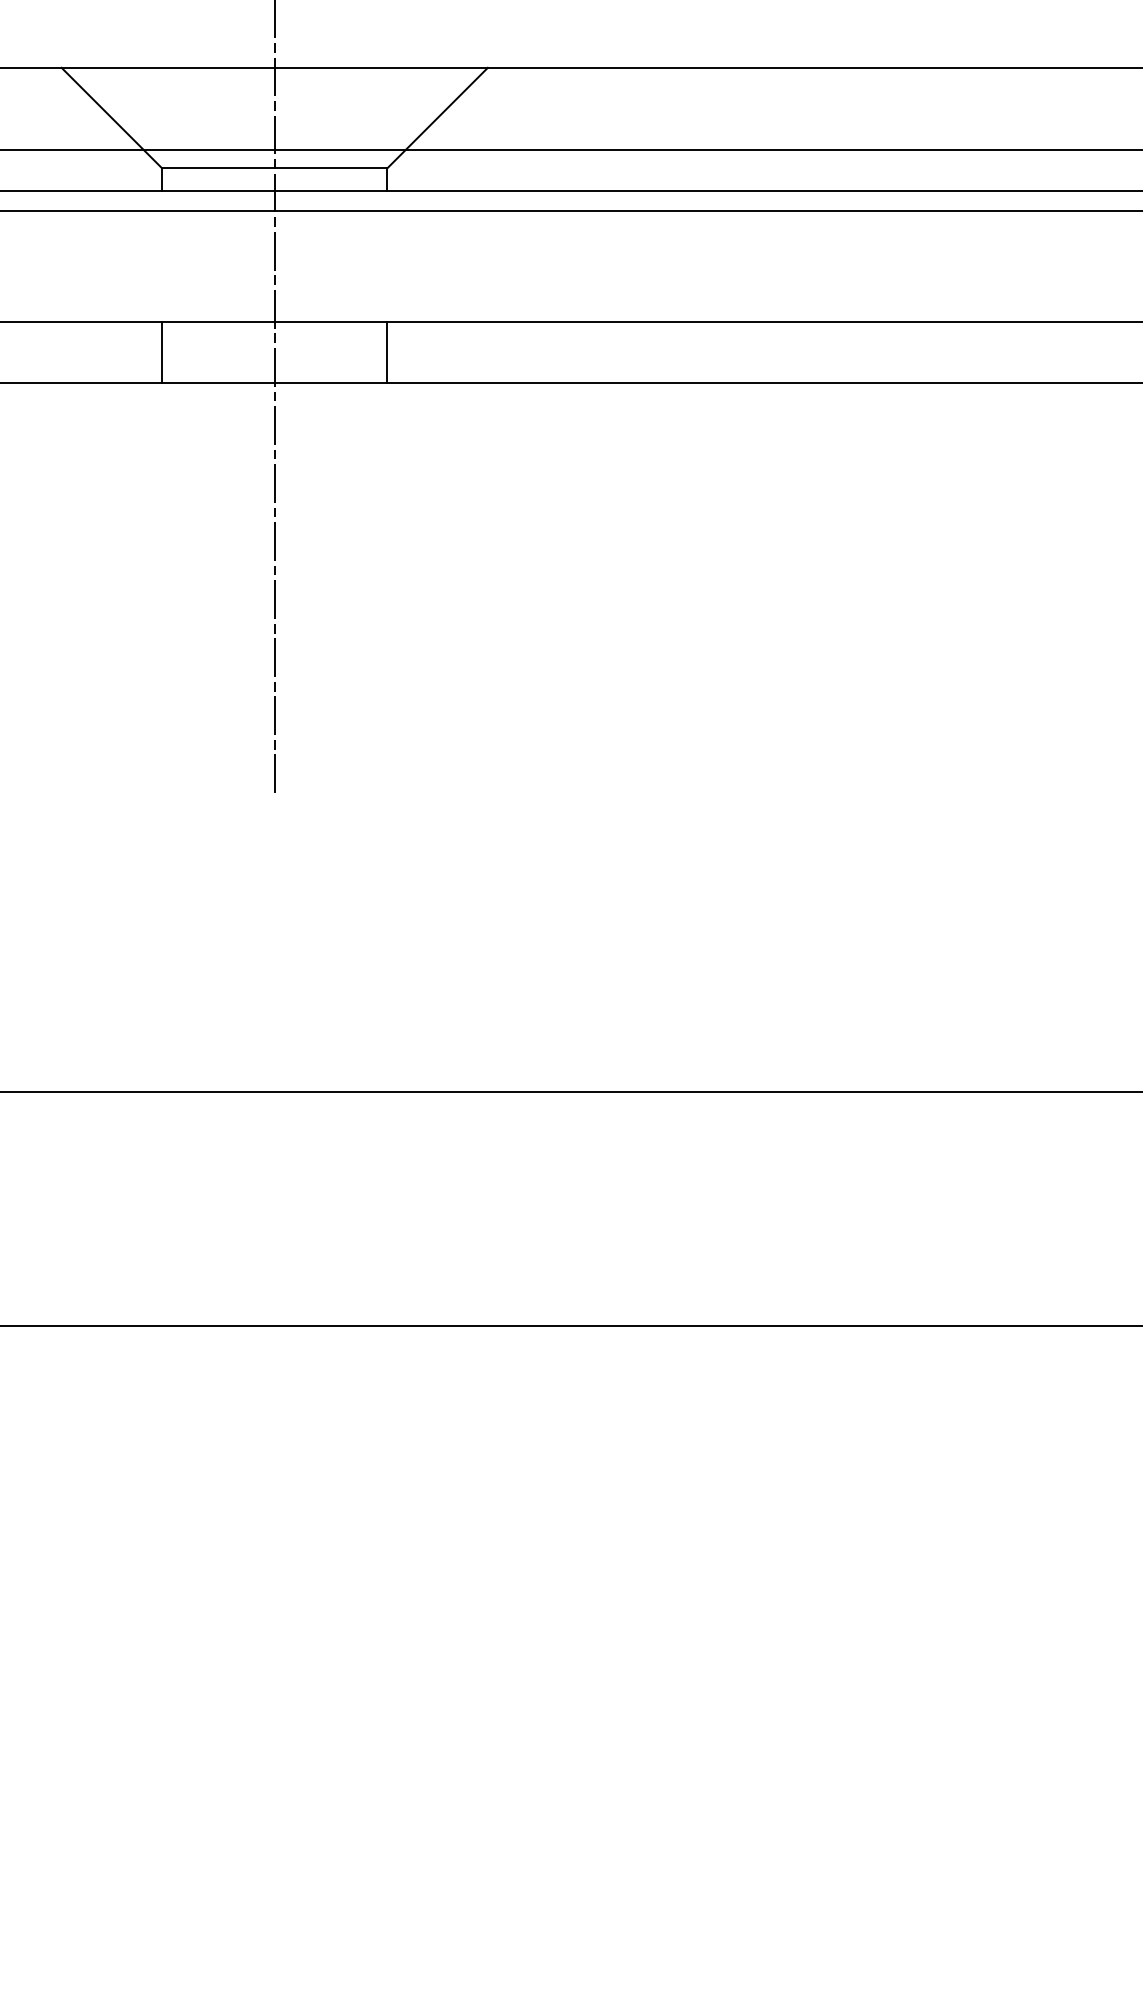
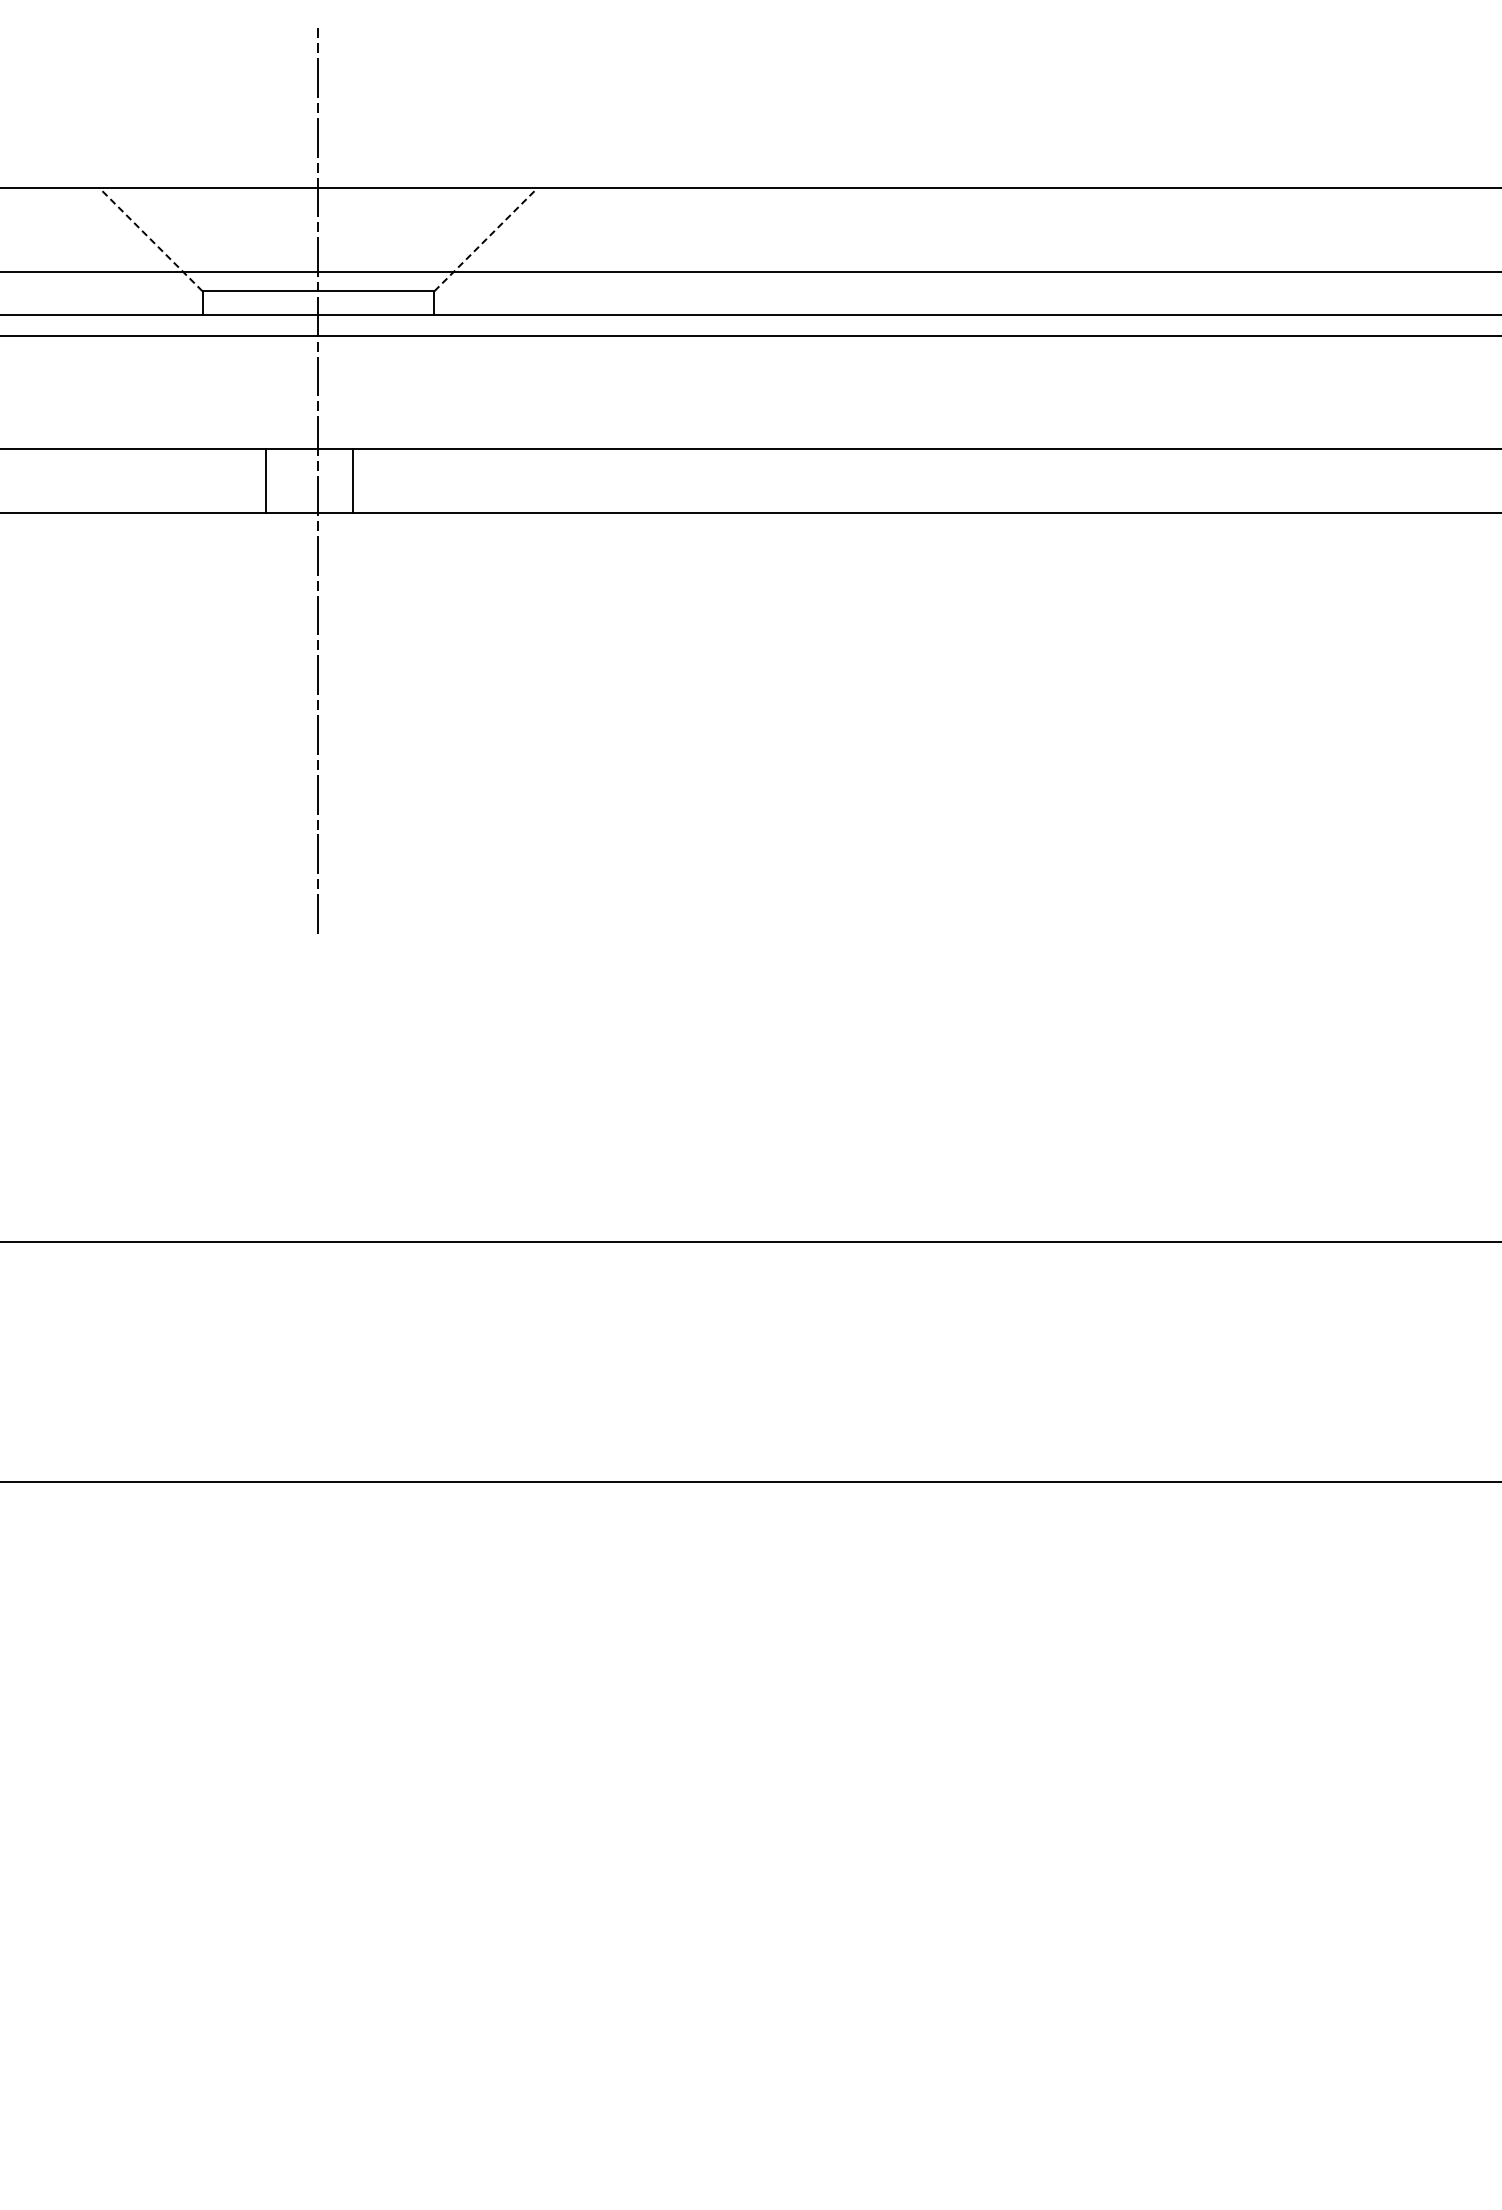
line: (111, 117) -> (150, 239), solid -> dashed
line: (438, 117) -> (486, 239), solid -> dashed
line: (161, 352) -> (265, 480), moved
line: (387, 352) -> (353, 480), moved

